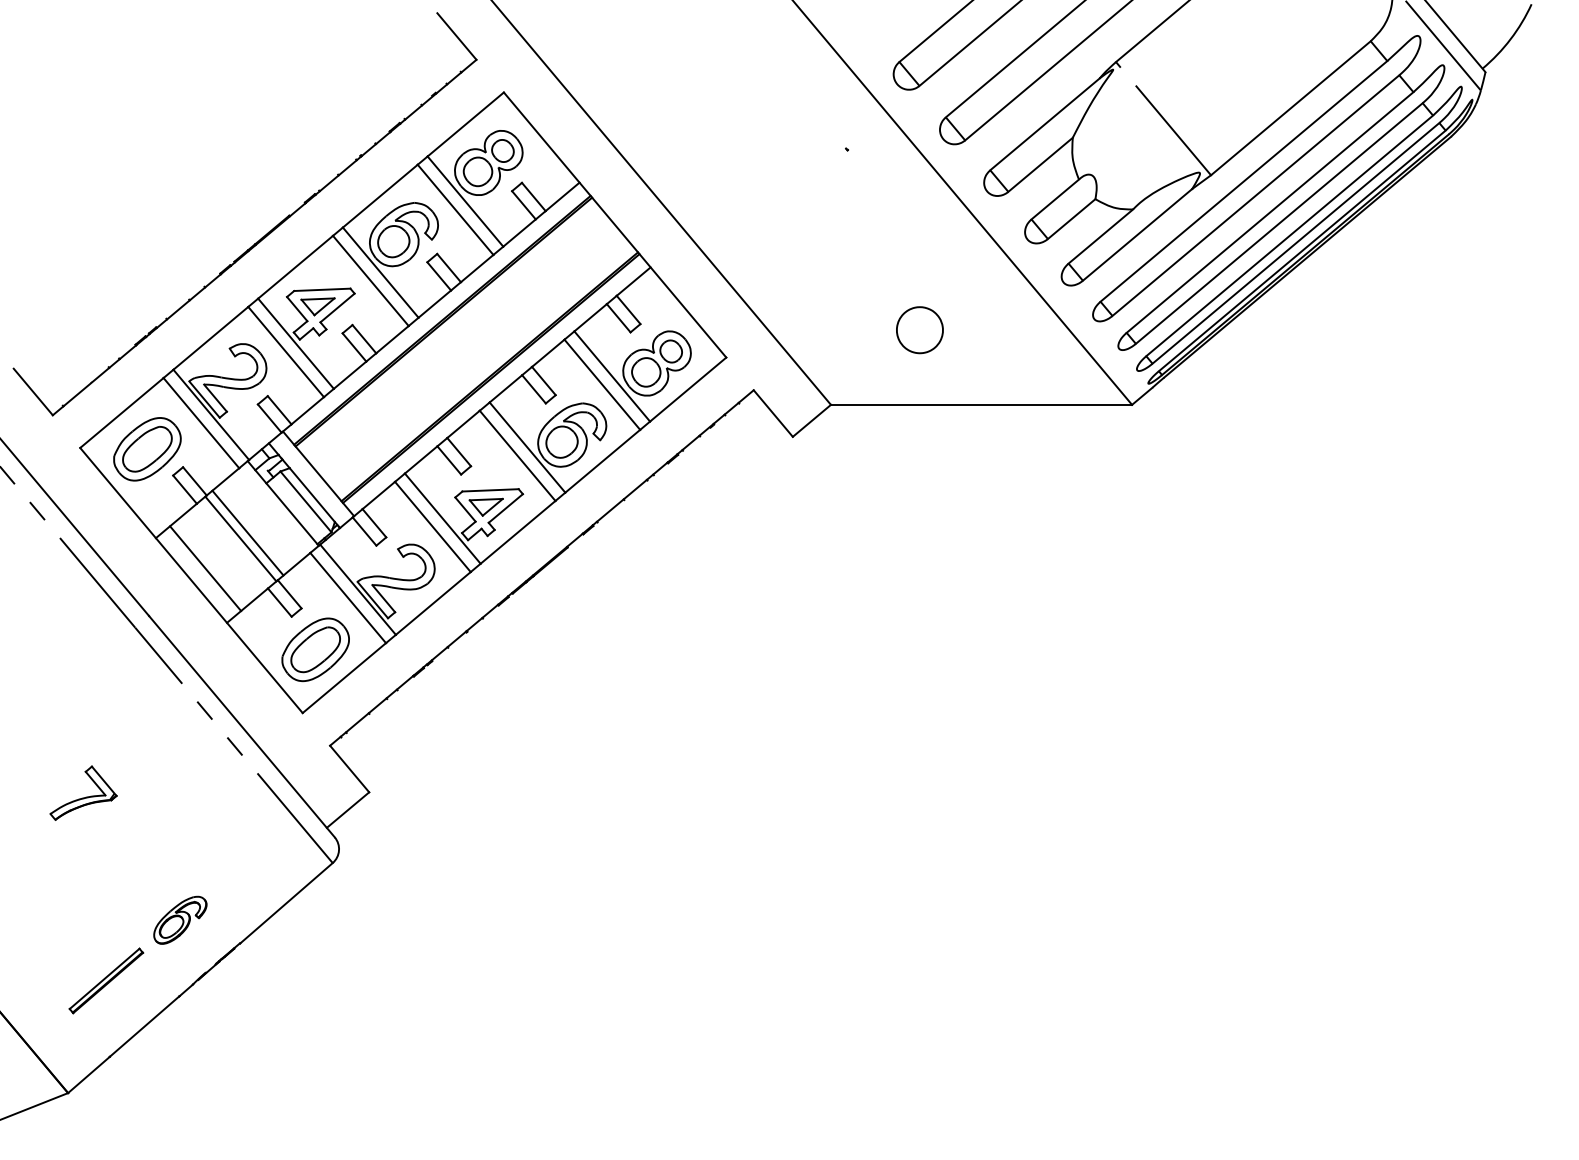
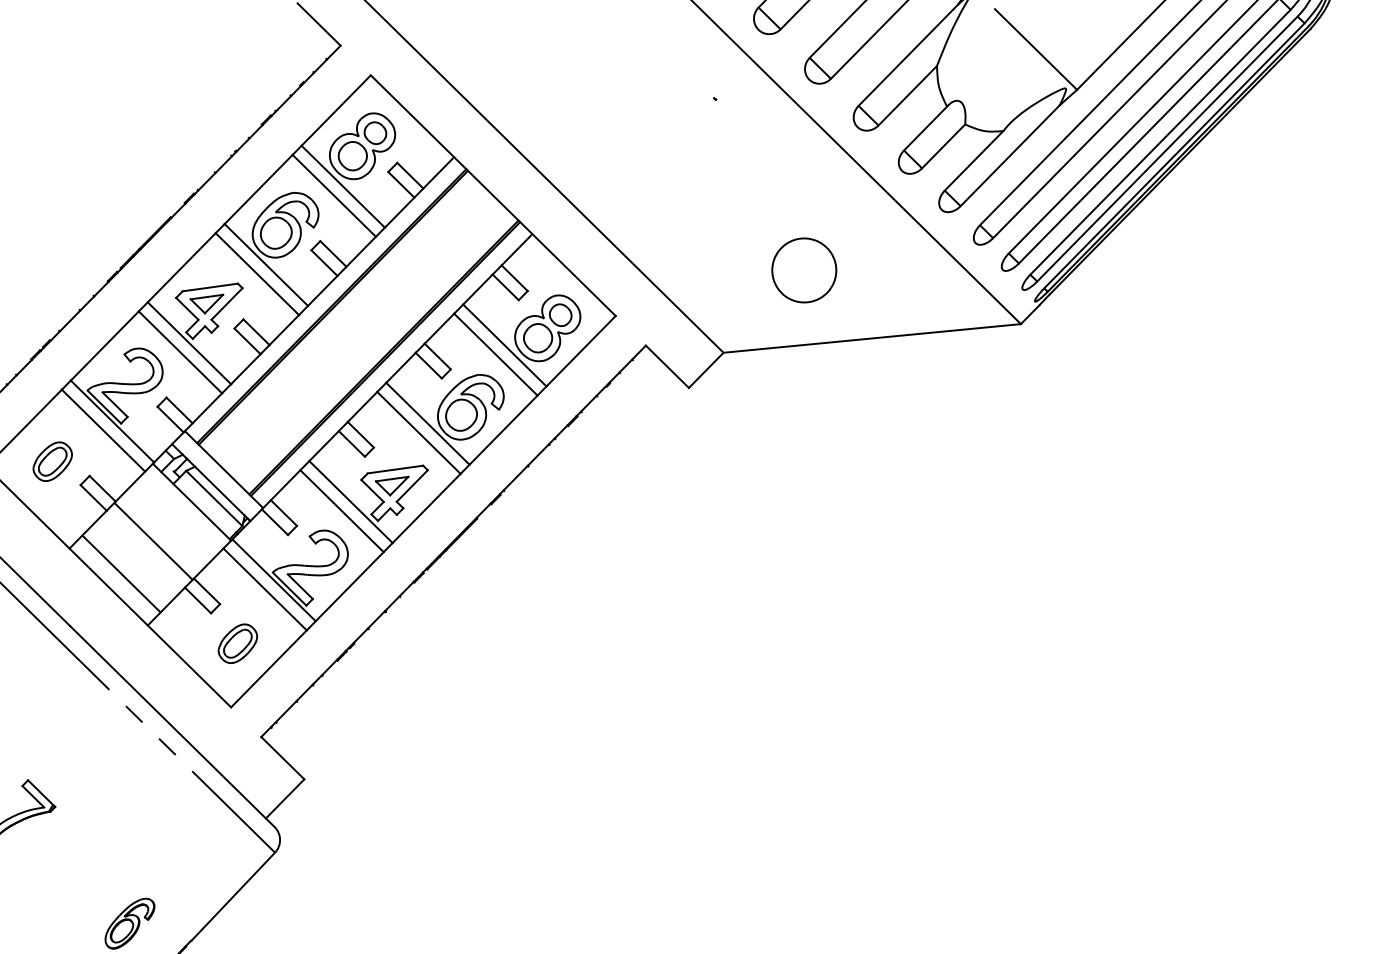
part: (919, 330) -> (803, 270), size x1.4
part: (147, 449) -> (52, 461), size x0.6
line: (247, 532) -> (159, 534), removed
part: (315, 649) -> (237, 643), size x0.6

